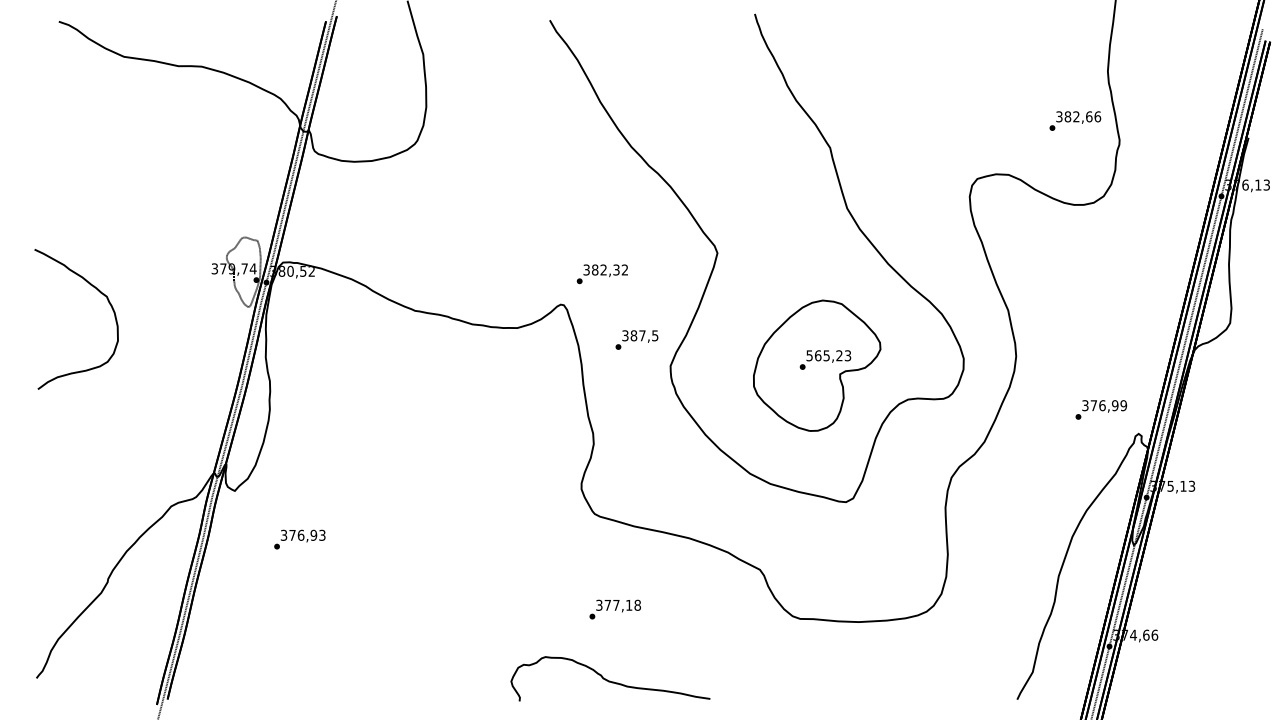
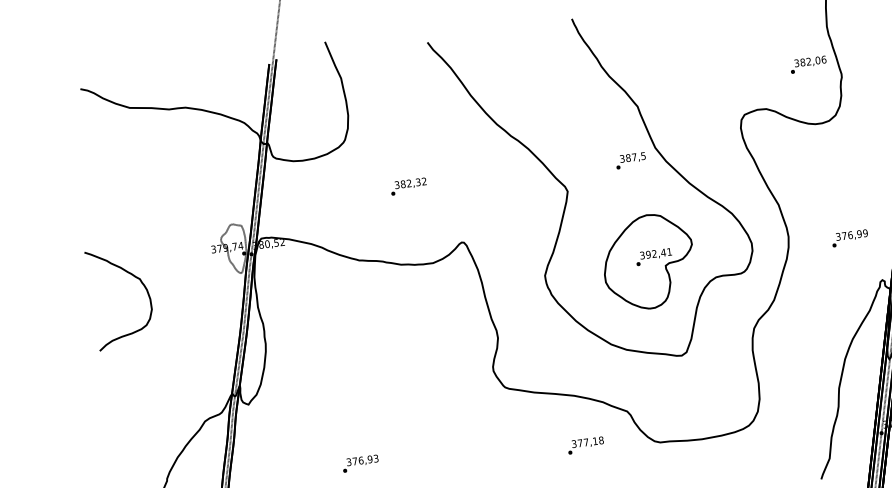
text: (1089, 116) -> (818, 60), 382,66 -> 382,06
text: (601, 274) -> (408, 186), moved
text: (636, 339) -> (630, 160), moved
text: (828, 355) -> (655, 253), 565,23 -> 392,41
text: (1101, 409) -> (850, 238), moved
text: (299, 539) -> (360, 463), moved
text: (614, 609) -> (585, 445), moved

